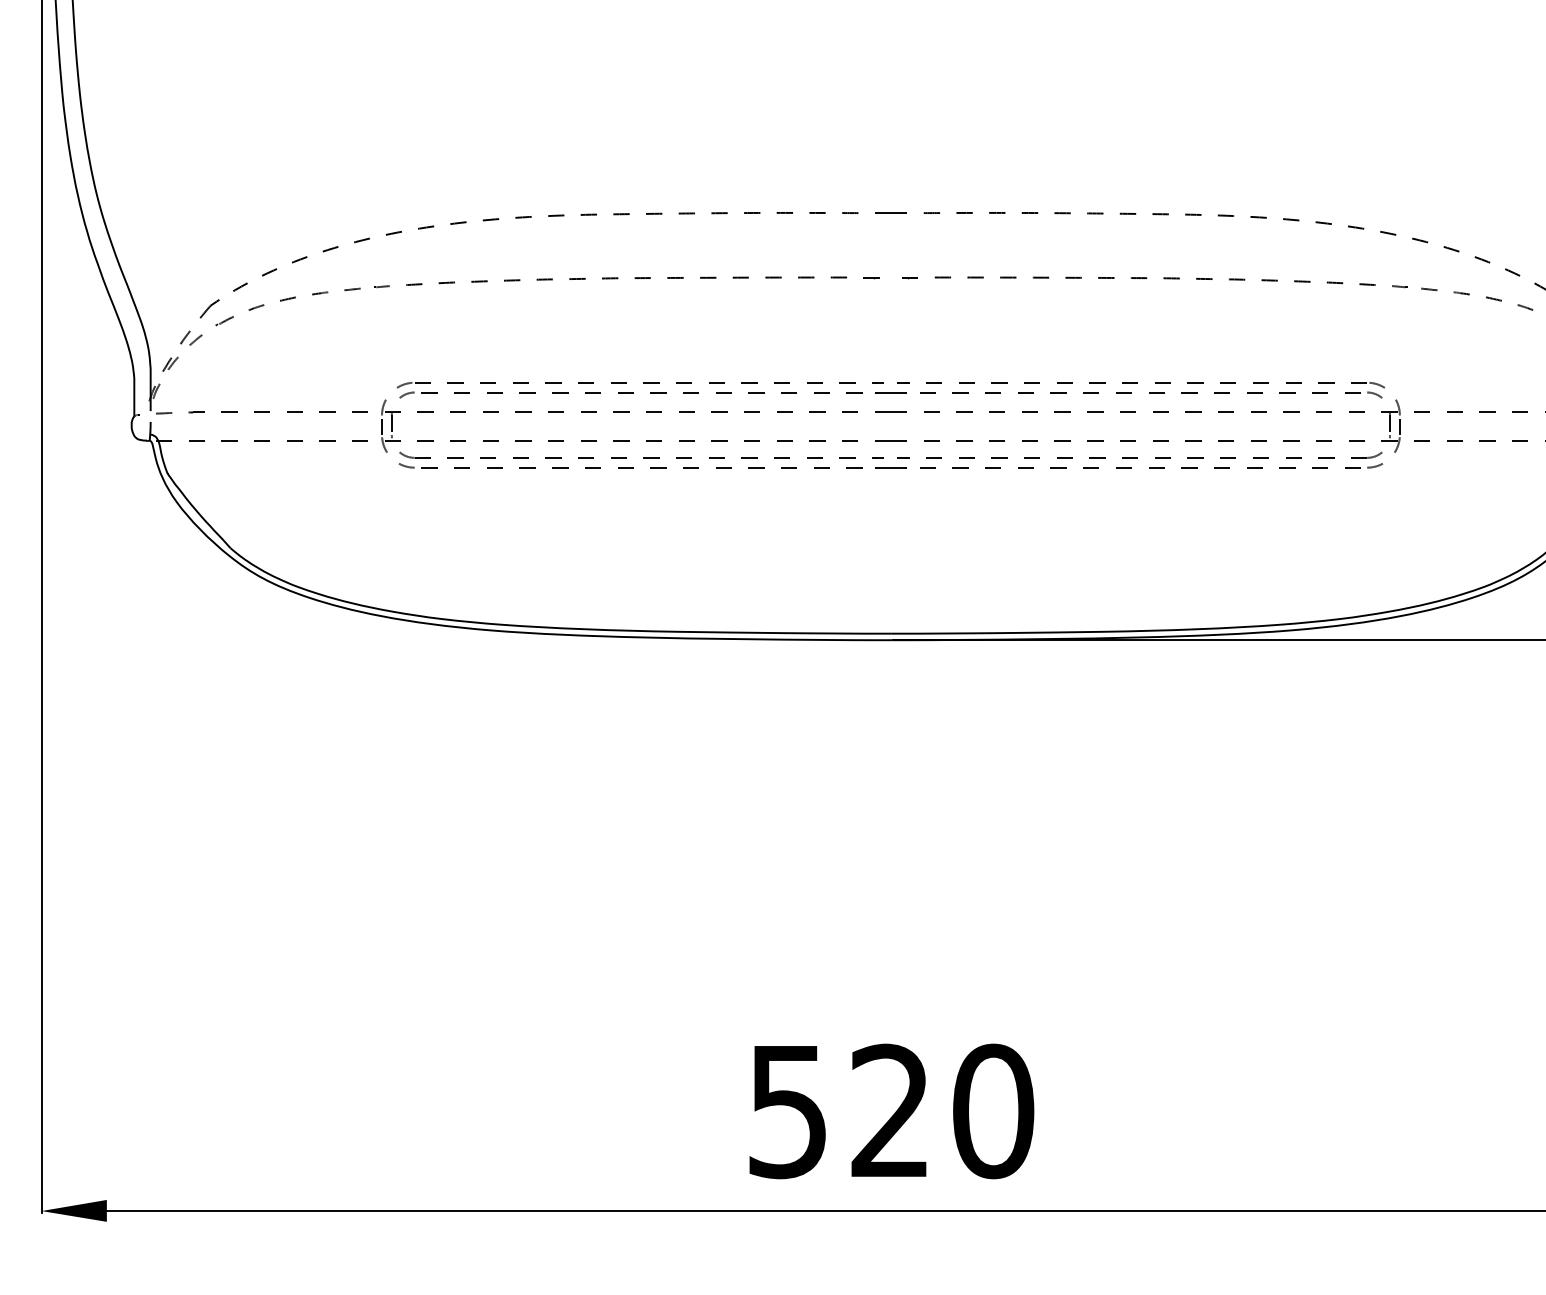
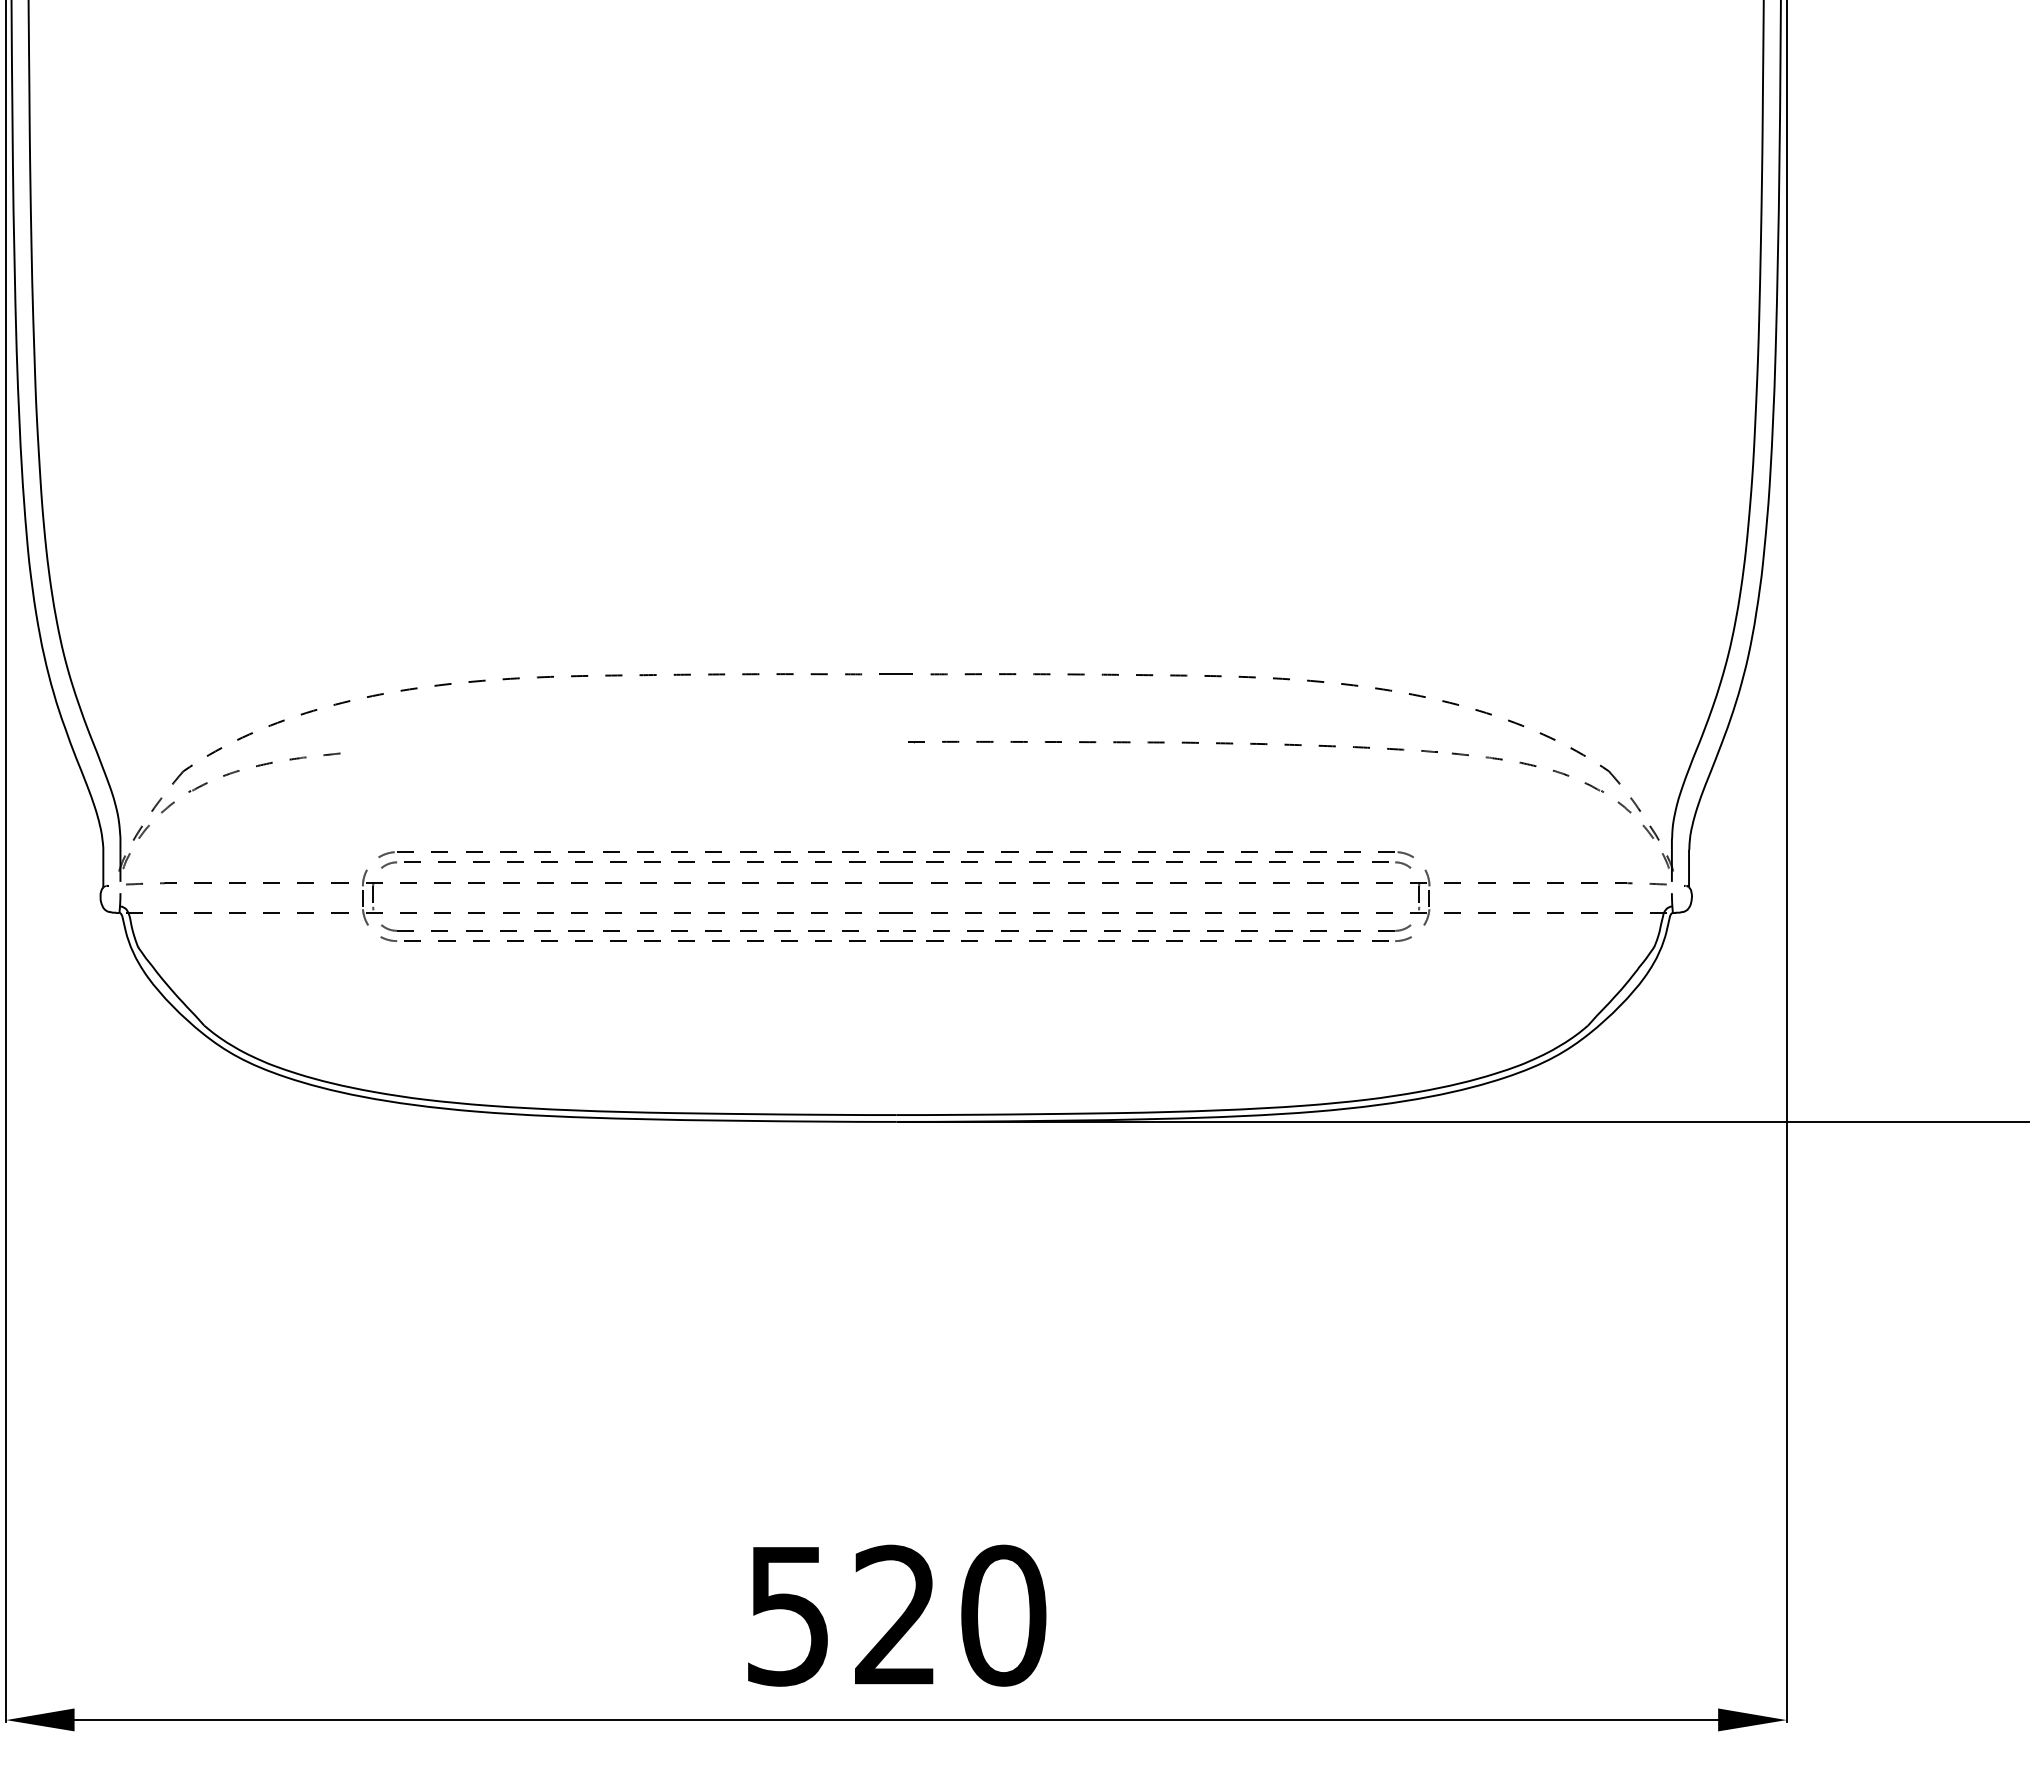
curve: (618, 279) -> (610, 743), removed

